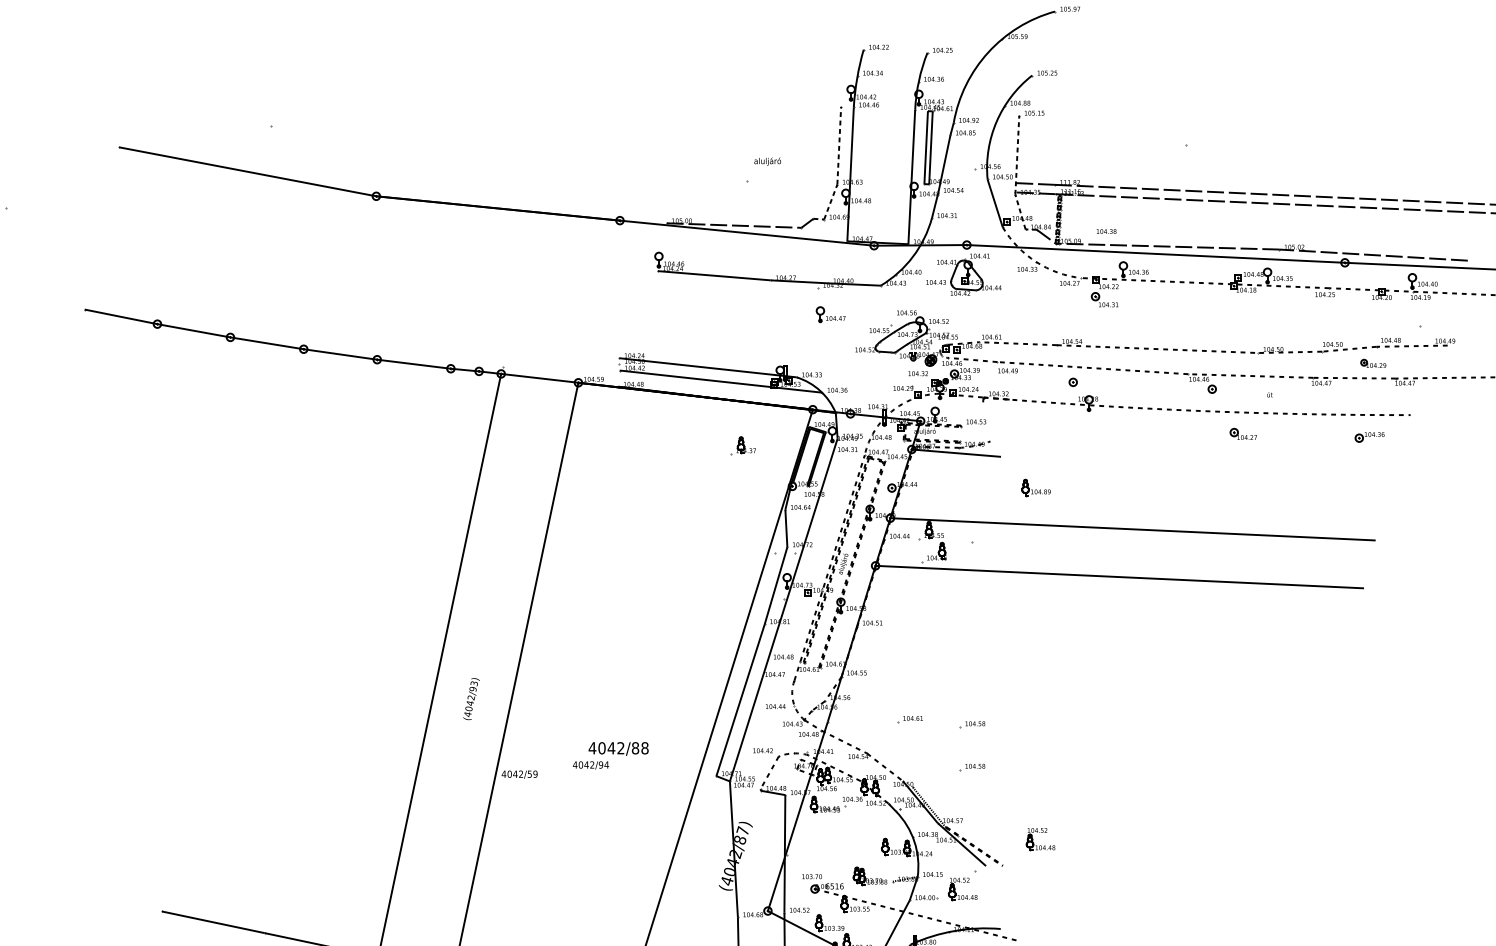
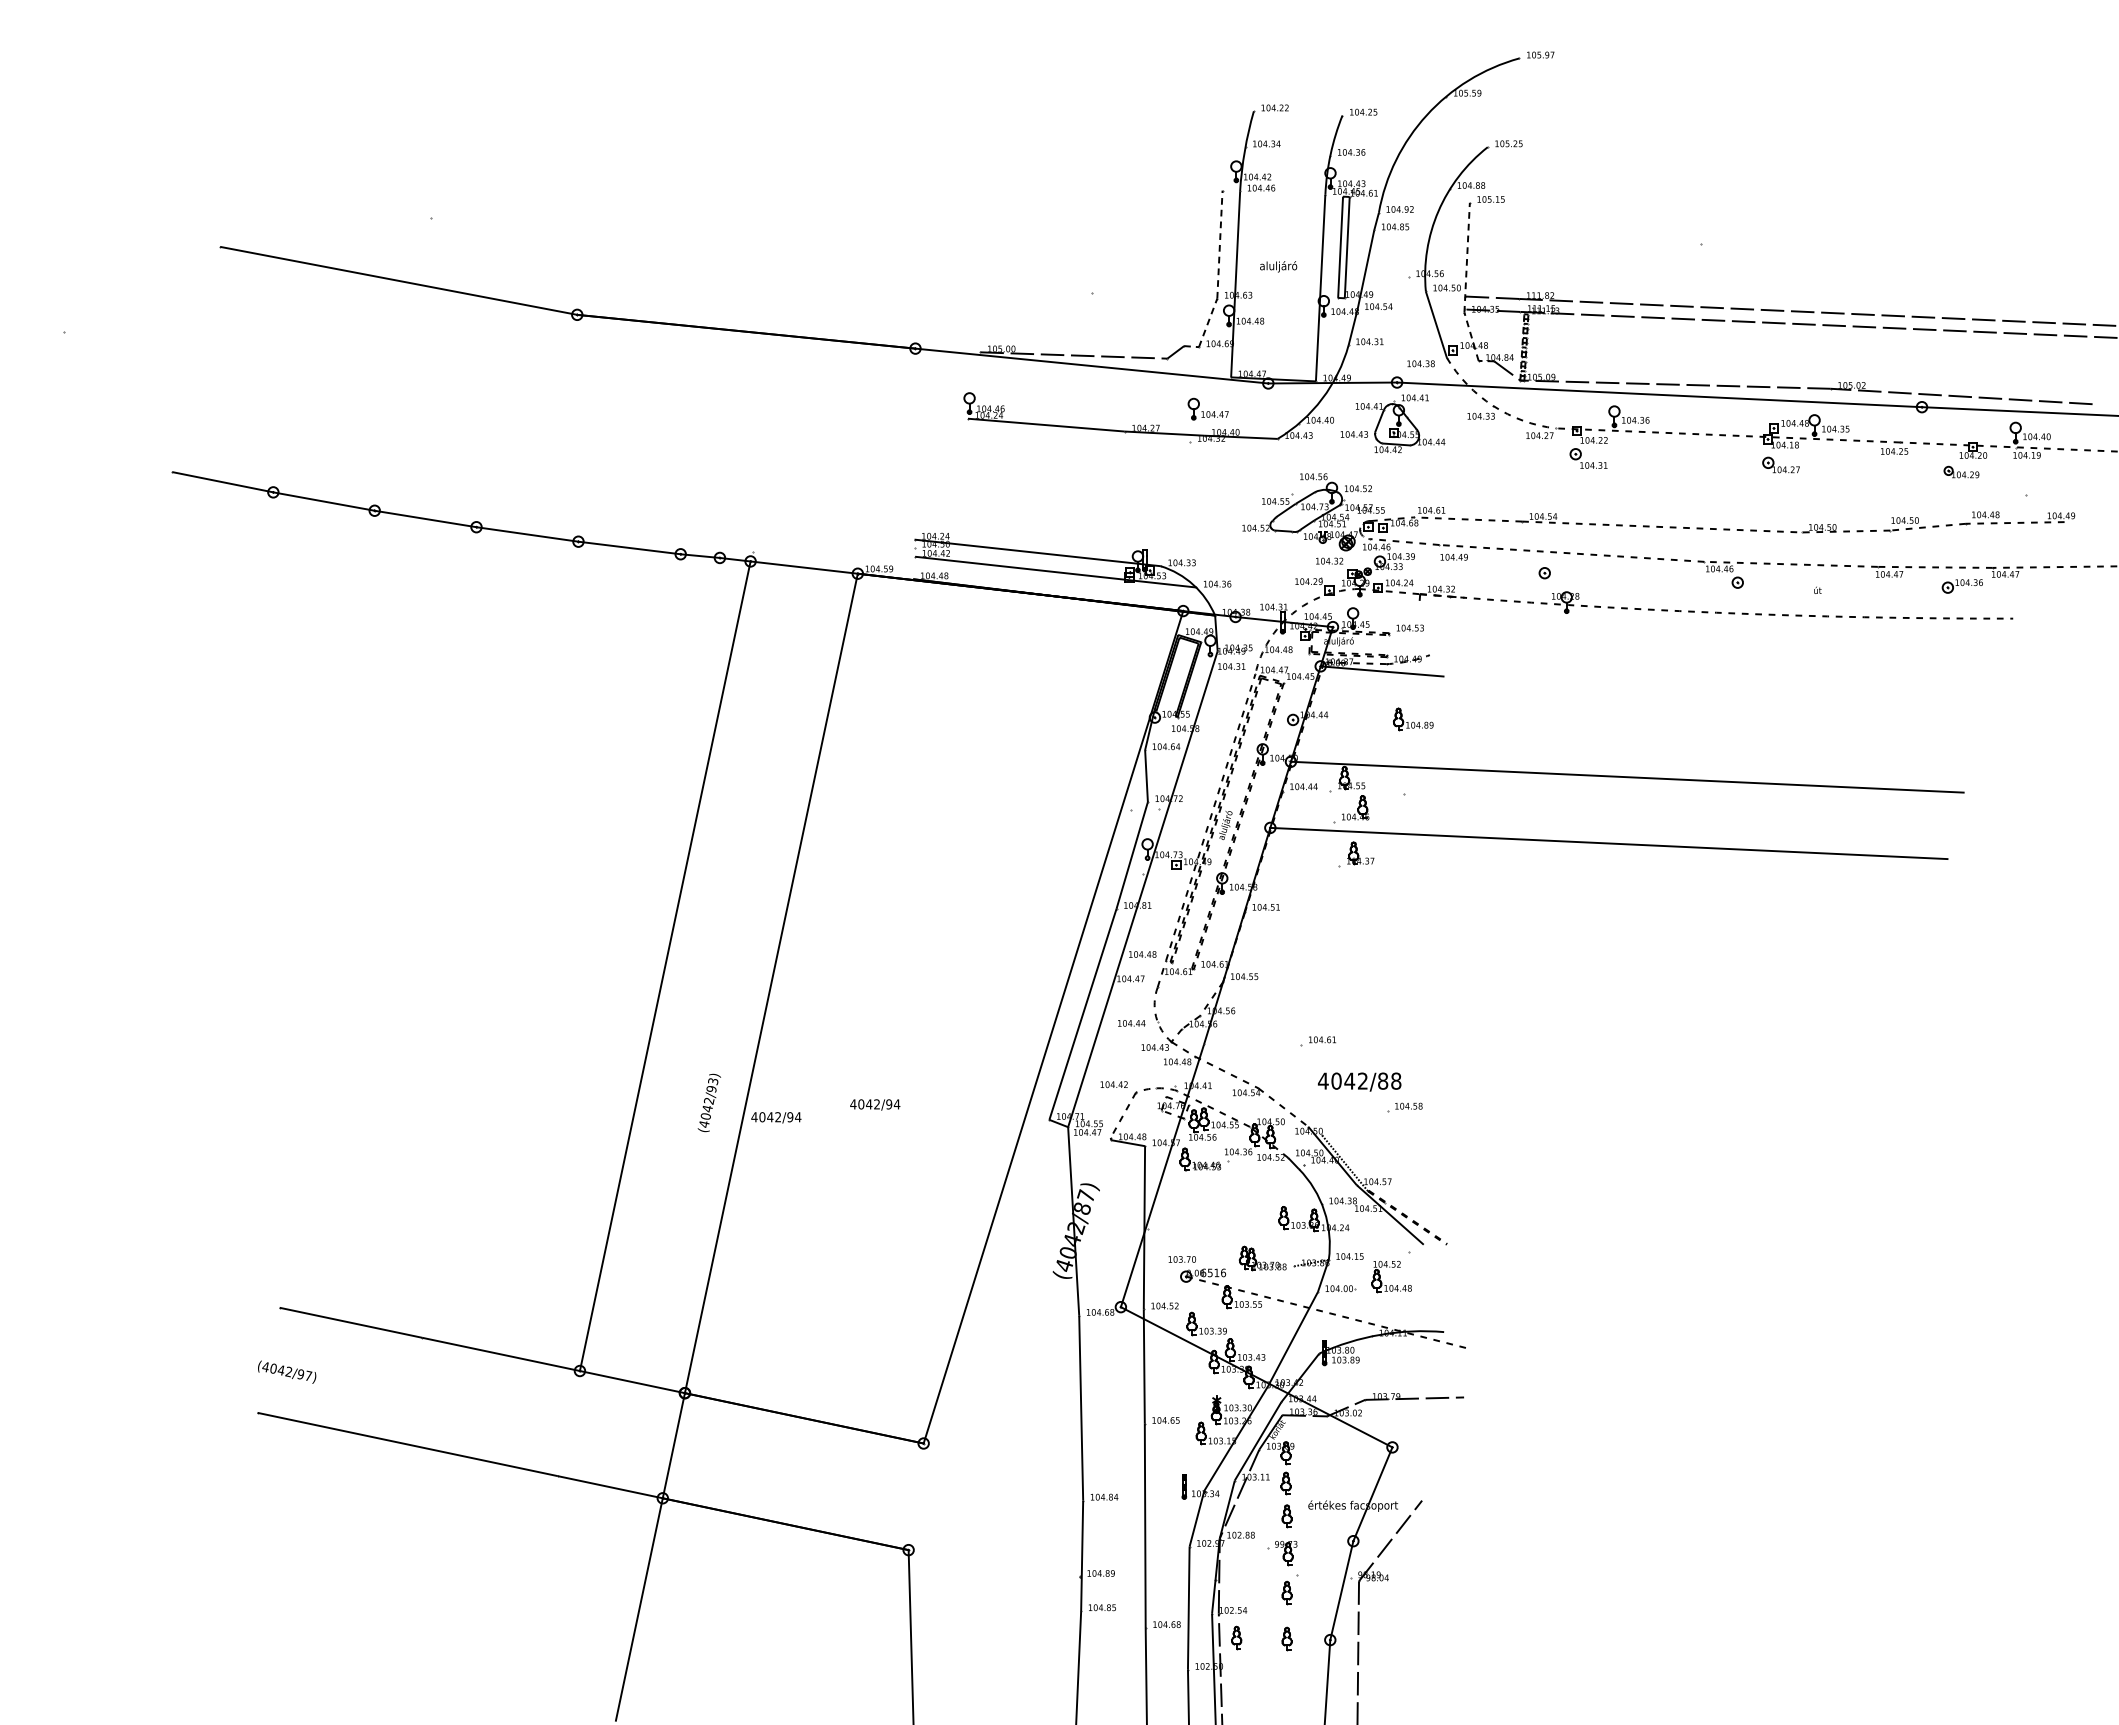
text: (767, 161) -> (1278, 266), moved
text: (1106, 231) -> (1420, 363), moved
part: (830, 314) -> (1207, 408), moved
part: (1373, 363) -> (1961, 471), moved
part: (1243, 433) -> (1780, 464), moved
part: (1369, 437) -> (1961, 586), moved
part: (743, 445) -> (1356, 854), moved
part: (1036, 487) -> (1413, 719), moved
text: (470, 698) -> (708, 1102), moved
part: (972, 724) -> (1404, 1048), removed
text: (618, 748) -> (1359, 1081), moved
text: (532, 774) -> (794, 1117), 4042/59 -> 4042/94
part: (1040, 845) -> (1499, 1216), removed

